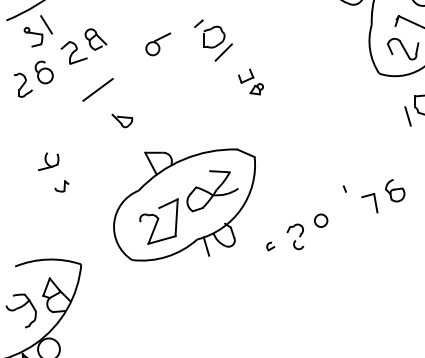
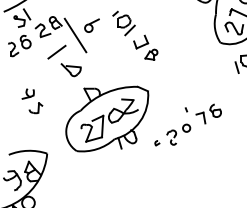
line: (129, 61) -> (75, 35), added
part: (250, 81) -> (145, 47), size x1.67
part: (121, 121) -> (70, 70), size x1.67
part: (61, 186) -> (35, 108), size x1.67
part: (372, 195) -> (202, 113), moved

